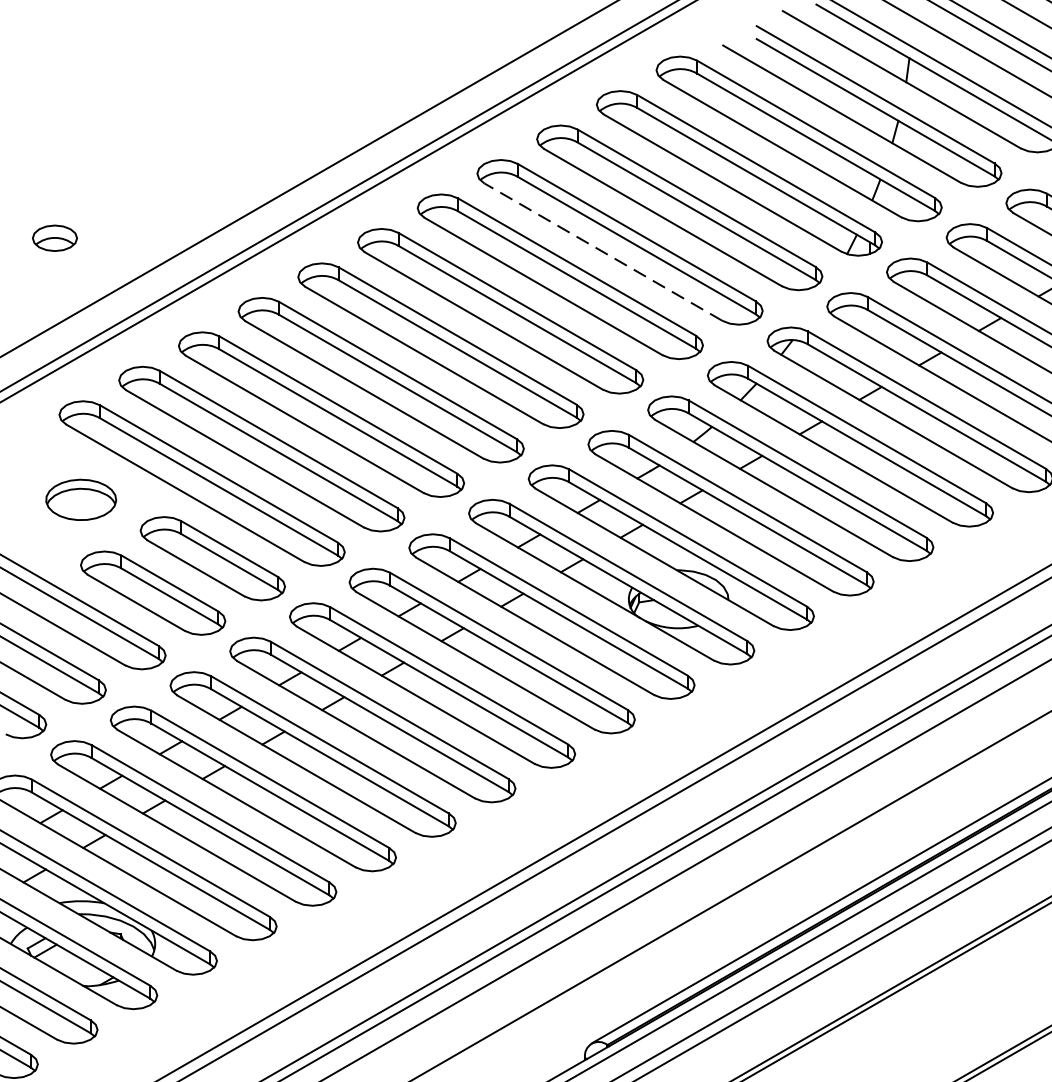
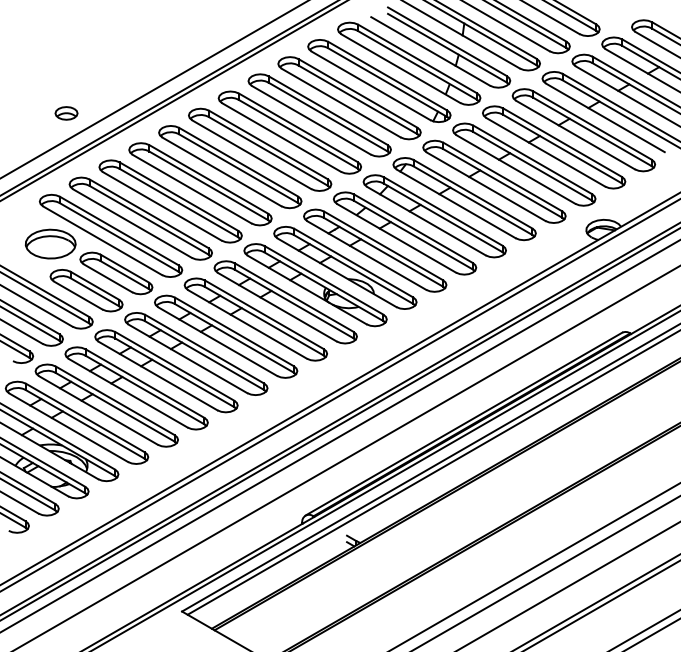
part: (54, 238) -> (66, 113), moved
line: (603, 252) -> (311, 120), dashed -> solid
part: (80, 498) -> (50, 243), size x1.43

